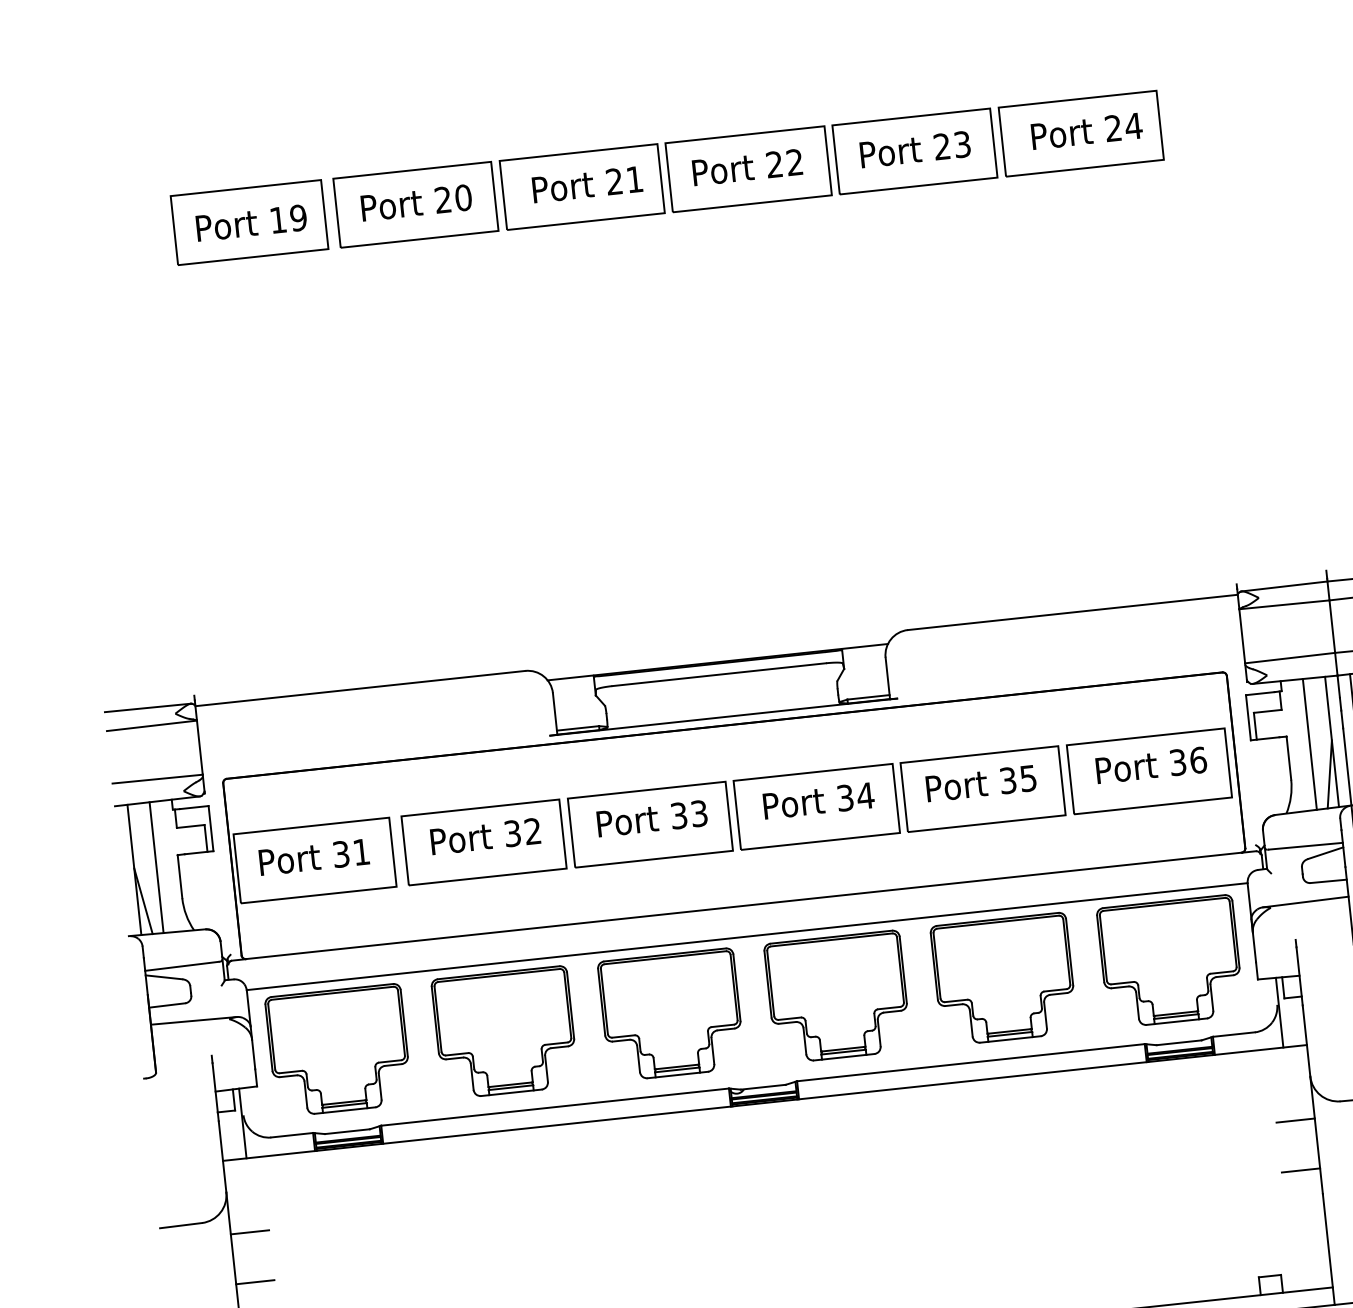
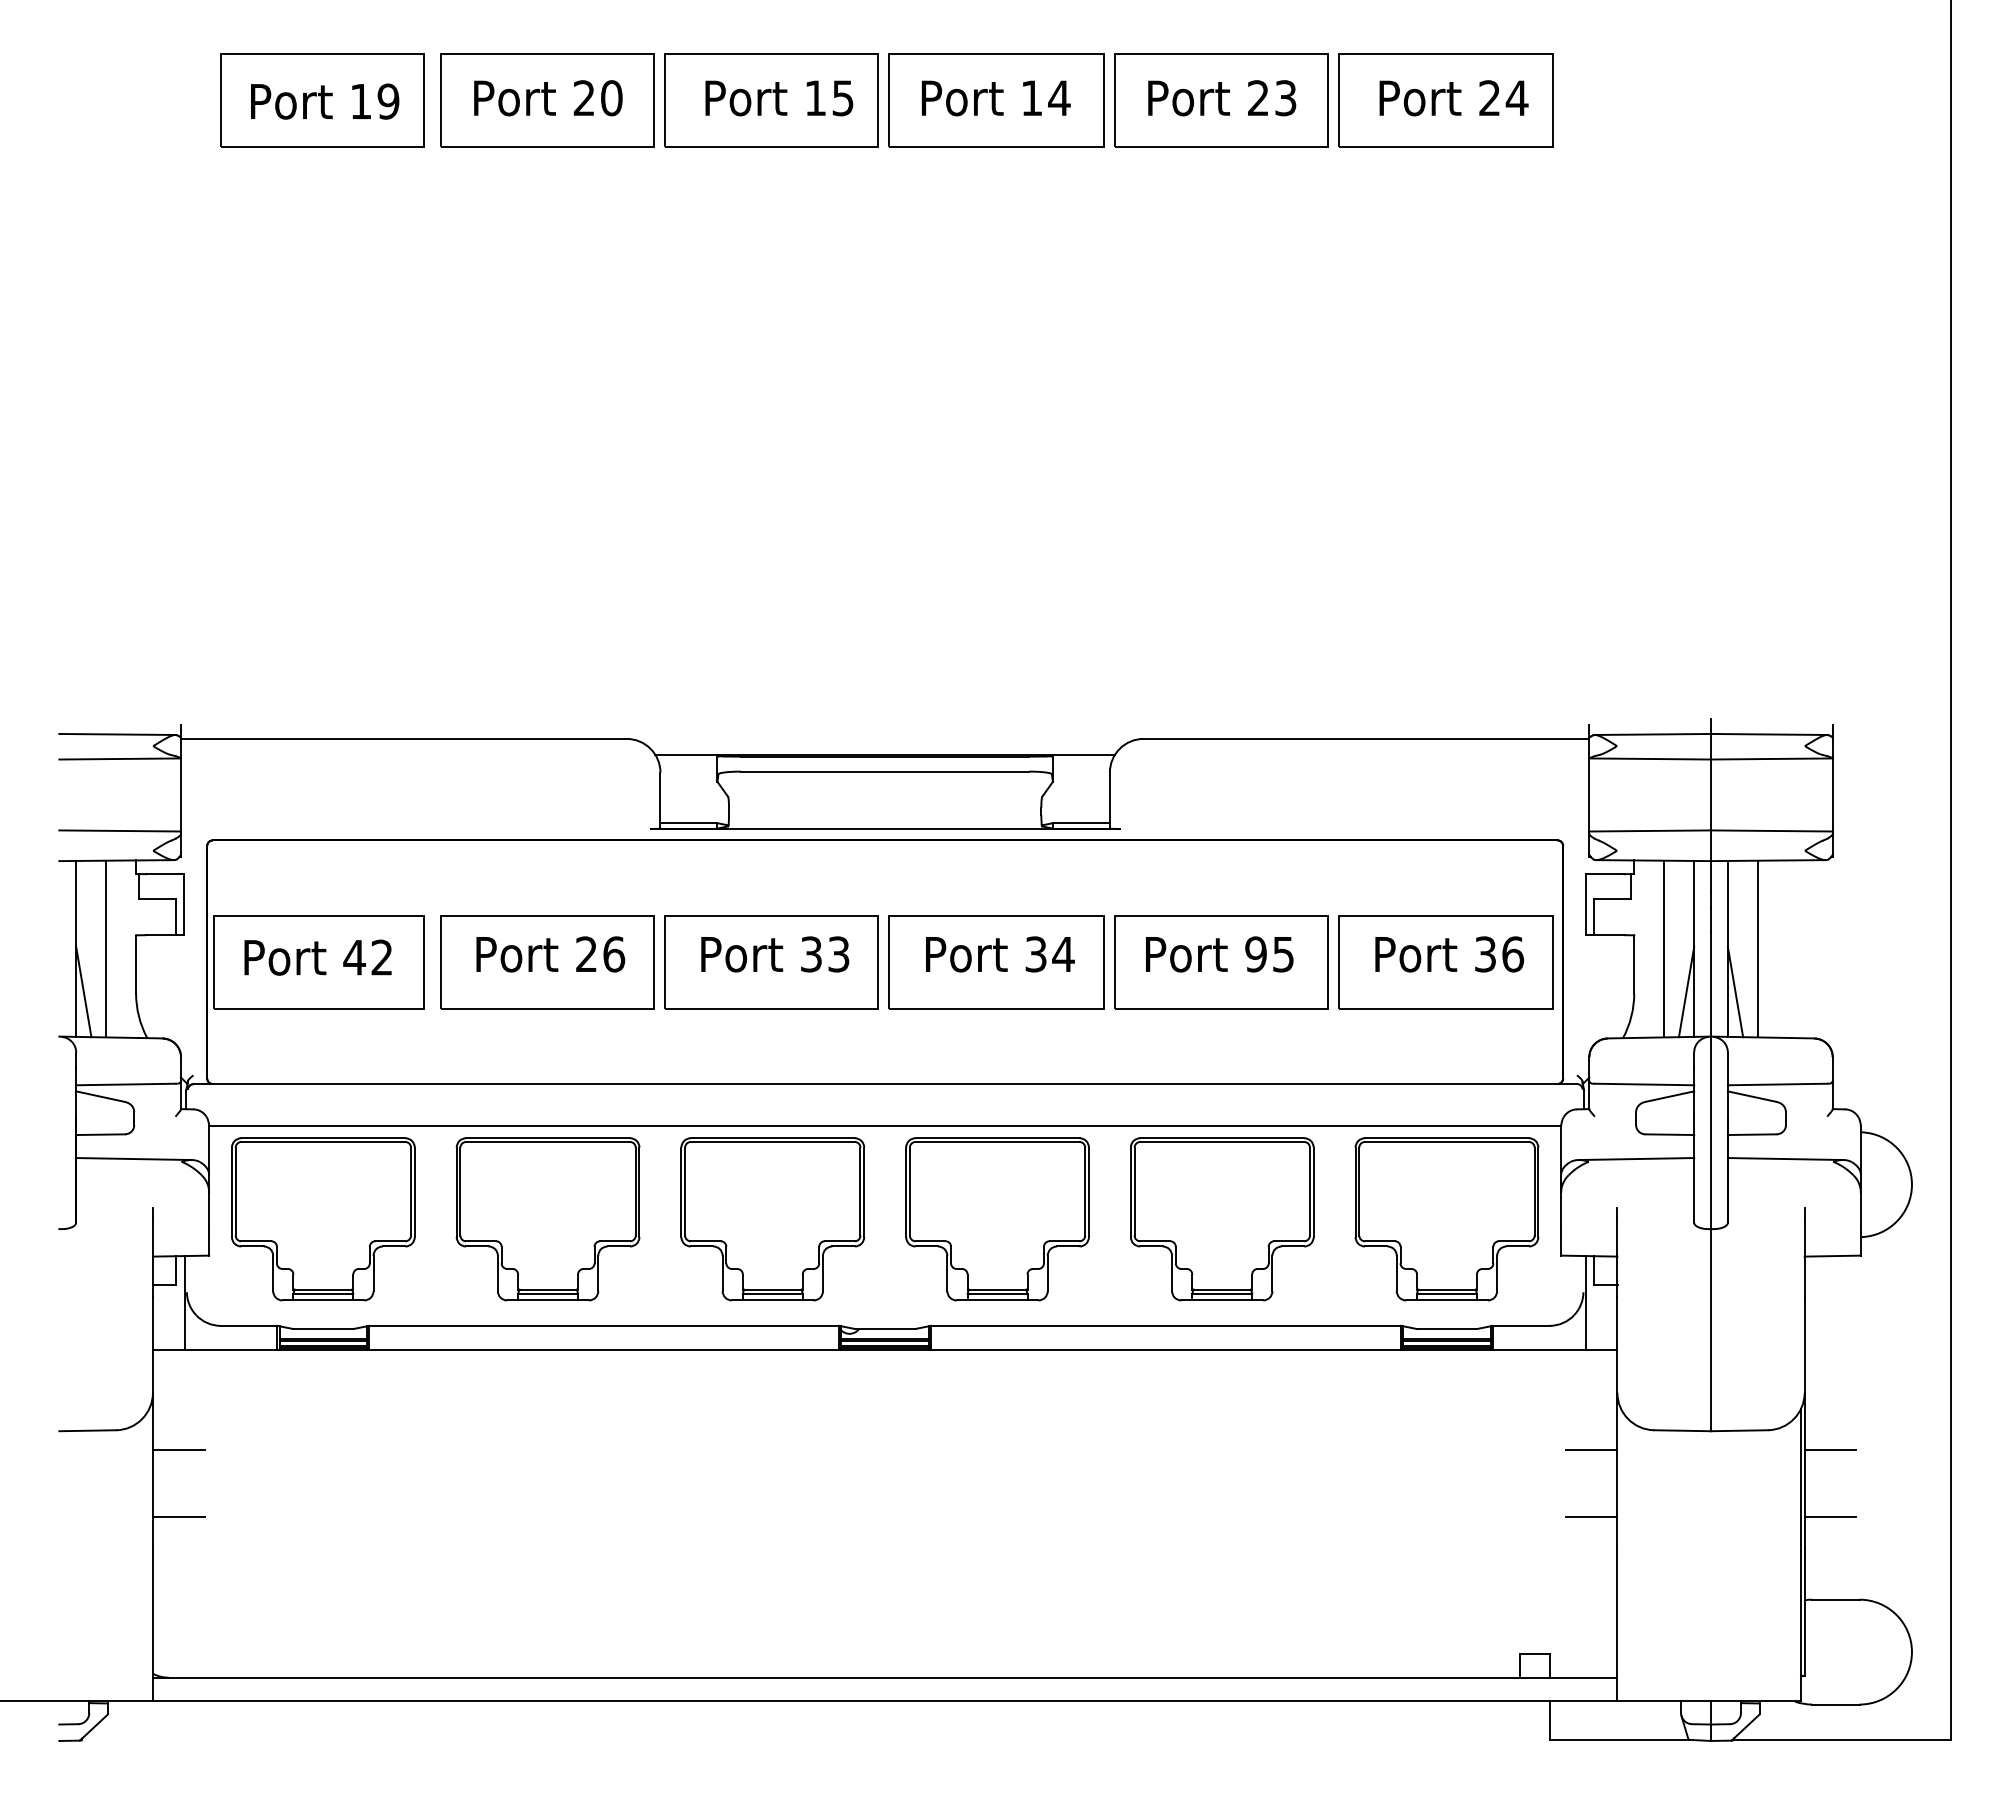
text: (784, 163) -> (1045, 97), 22 -> 14
text: (624, 180) -> (829, 98), 21 -> 15
text: (1007, 780) -> (1255, 954), 35 -> 95
text: (522, 832) -> (600, 954), 32 -> 26
text: (350, 853) -> (367, 957), 31 -> 42

